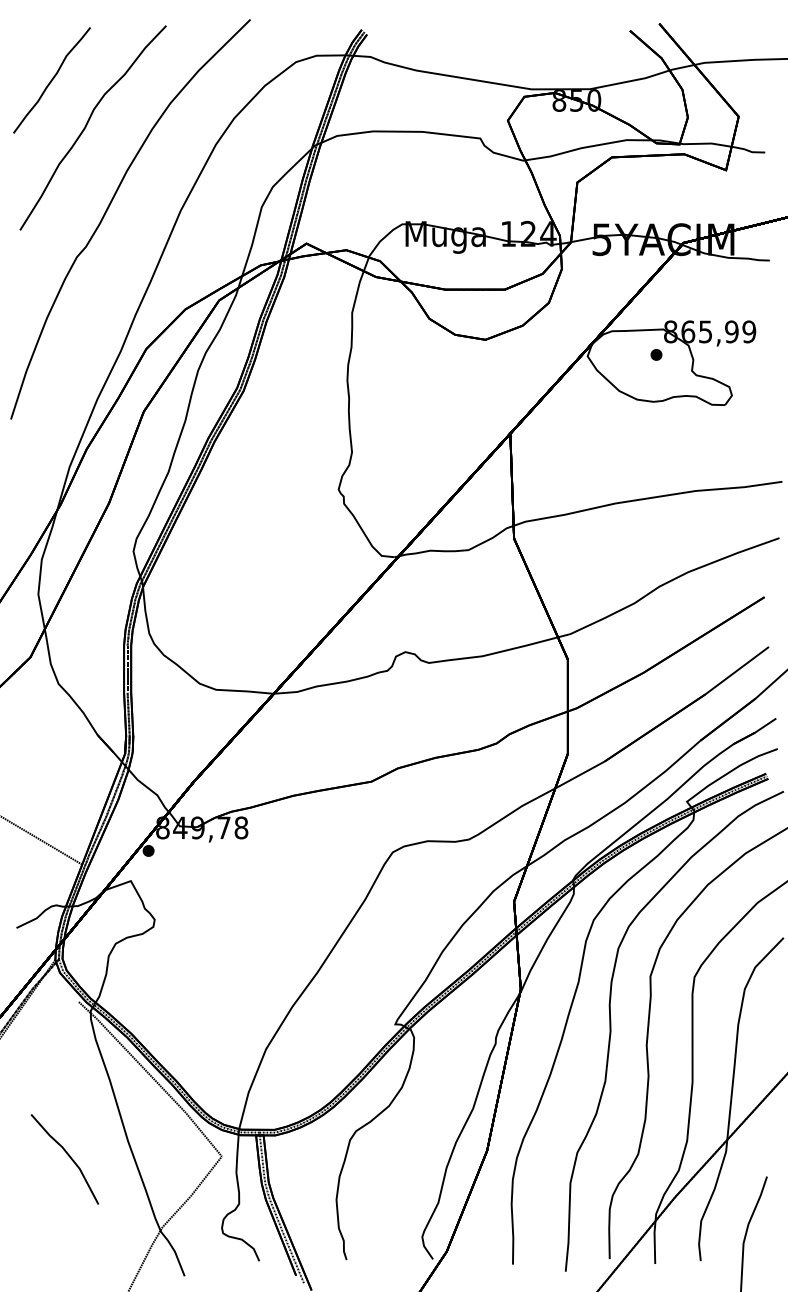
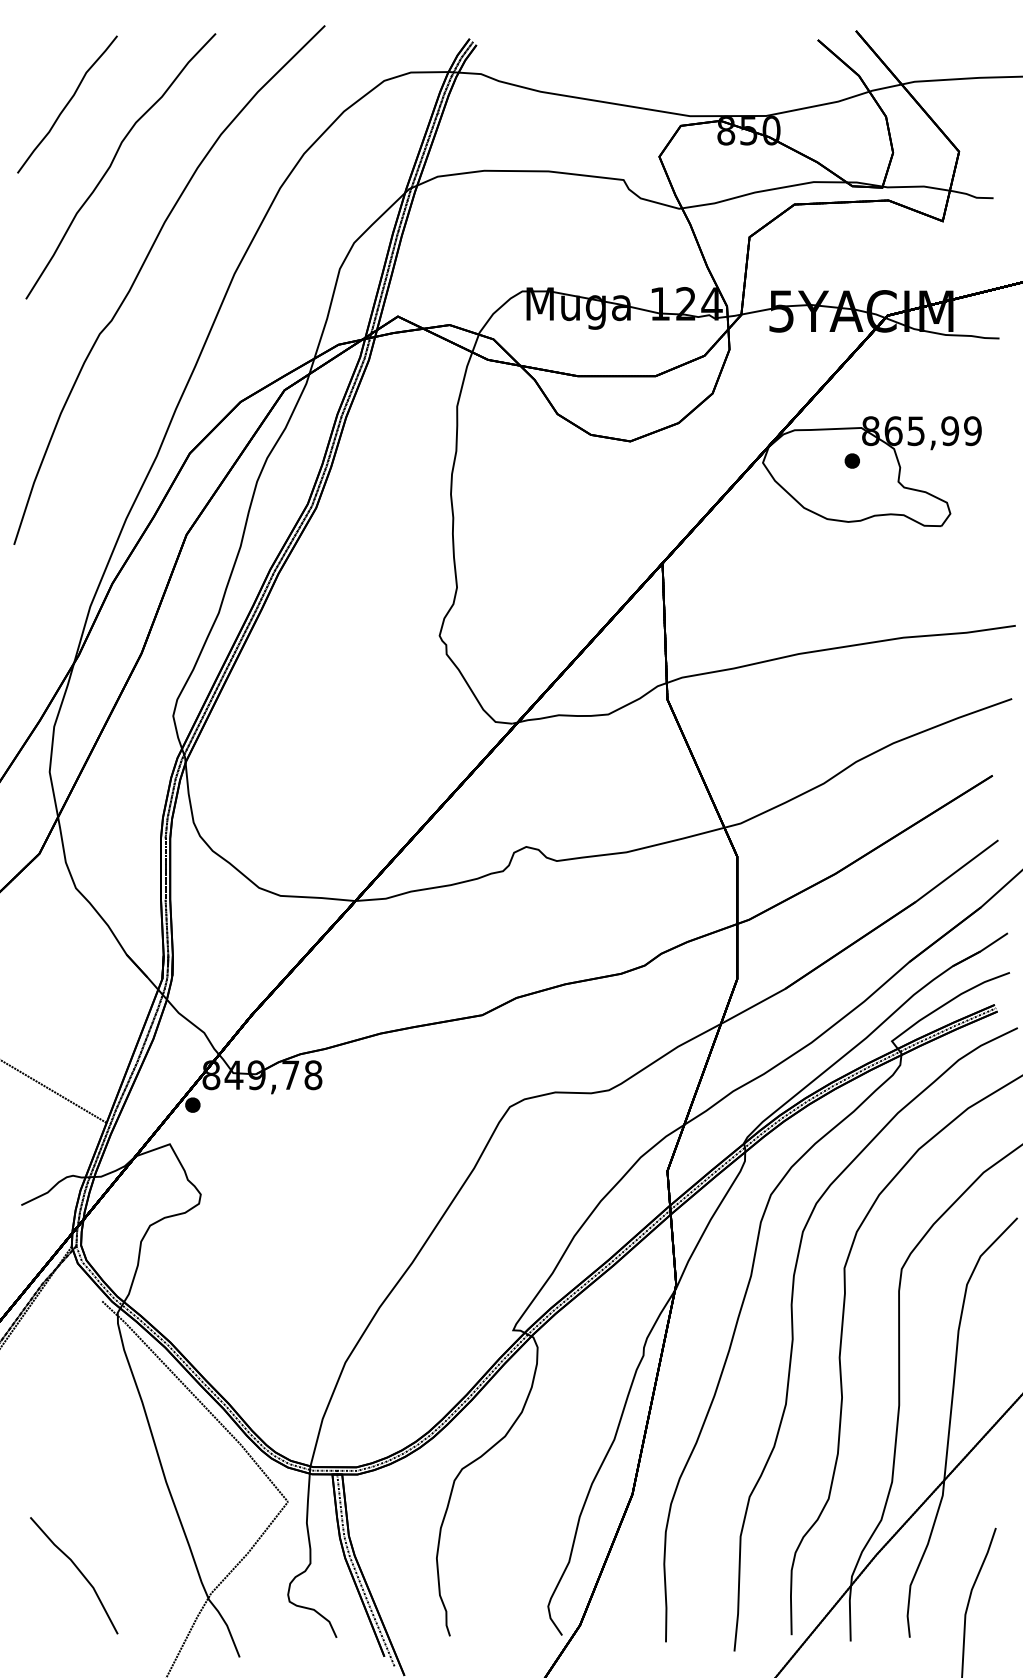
part: (65, 1159) -> (74, 1575), moved

